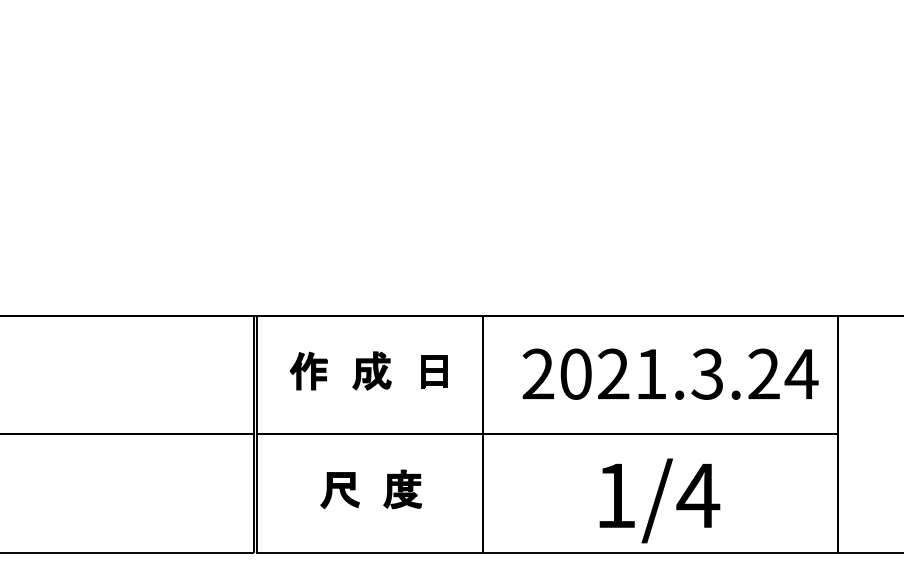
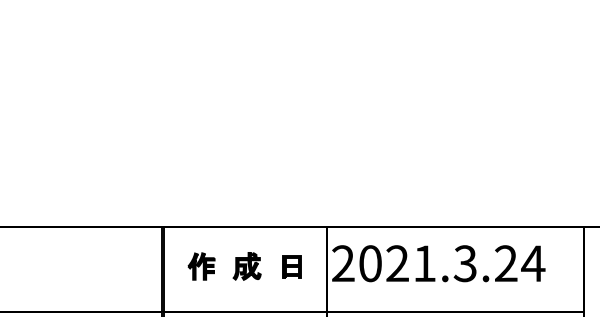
text: (670, 373) -> (438, 263), moved

